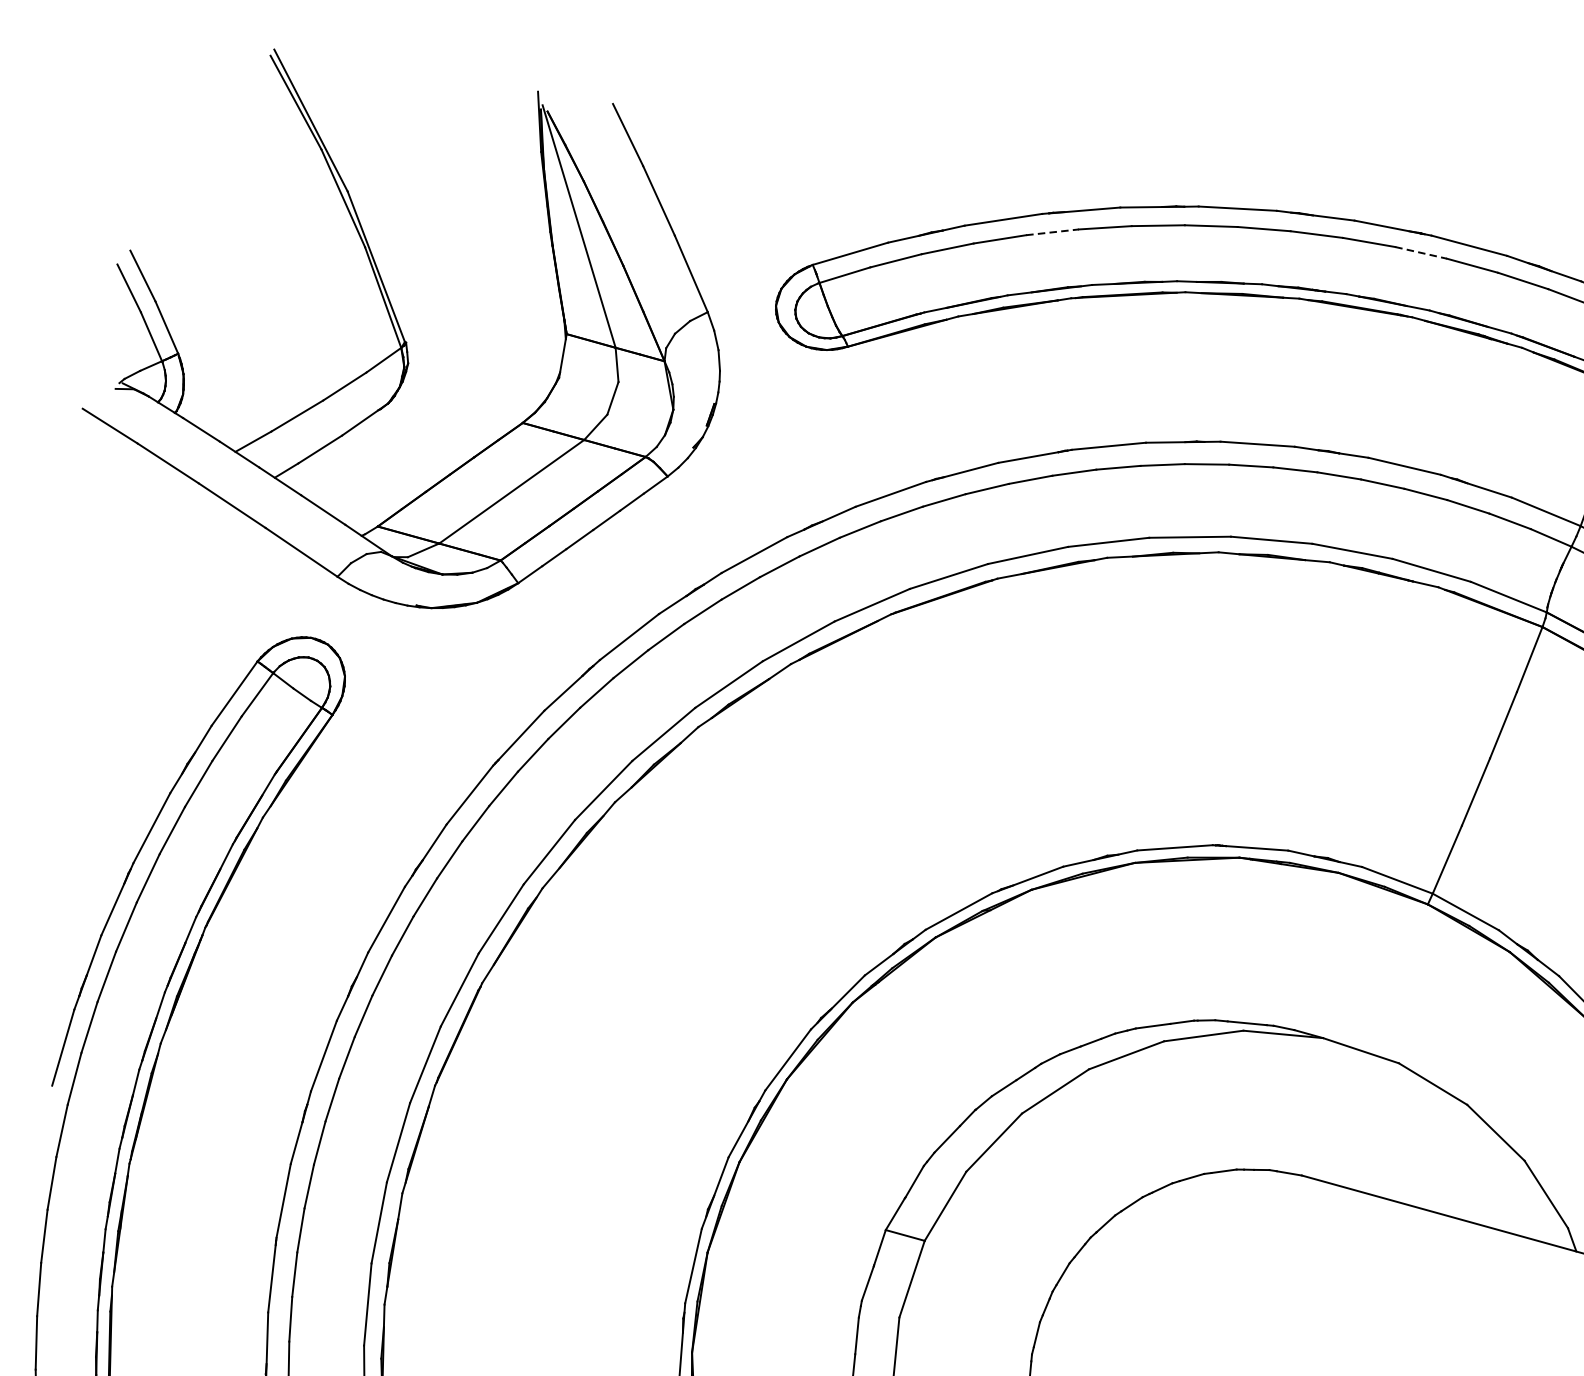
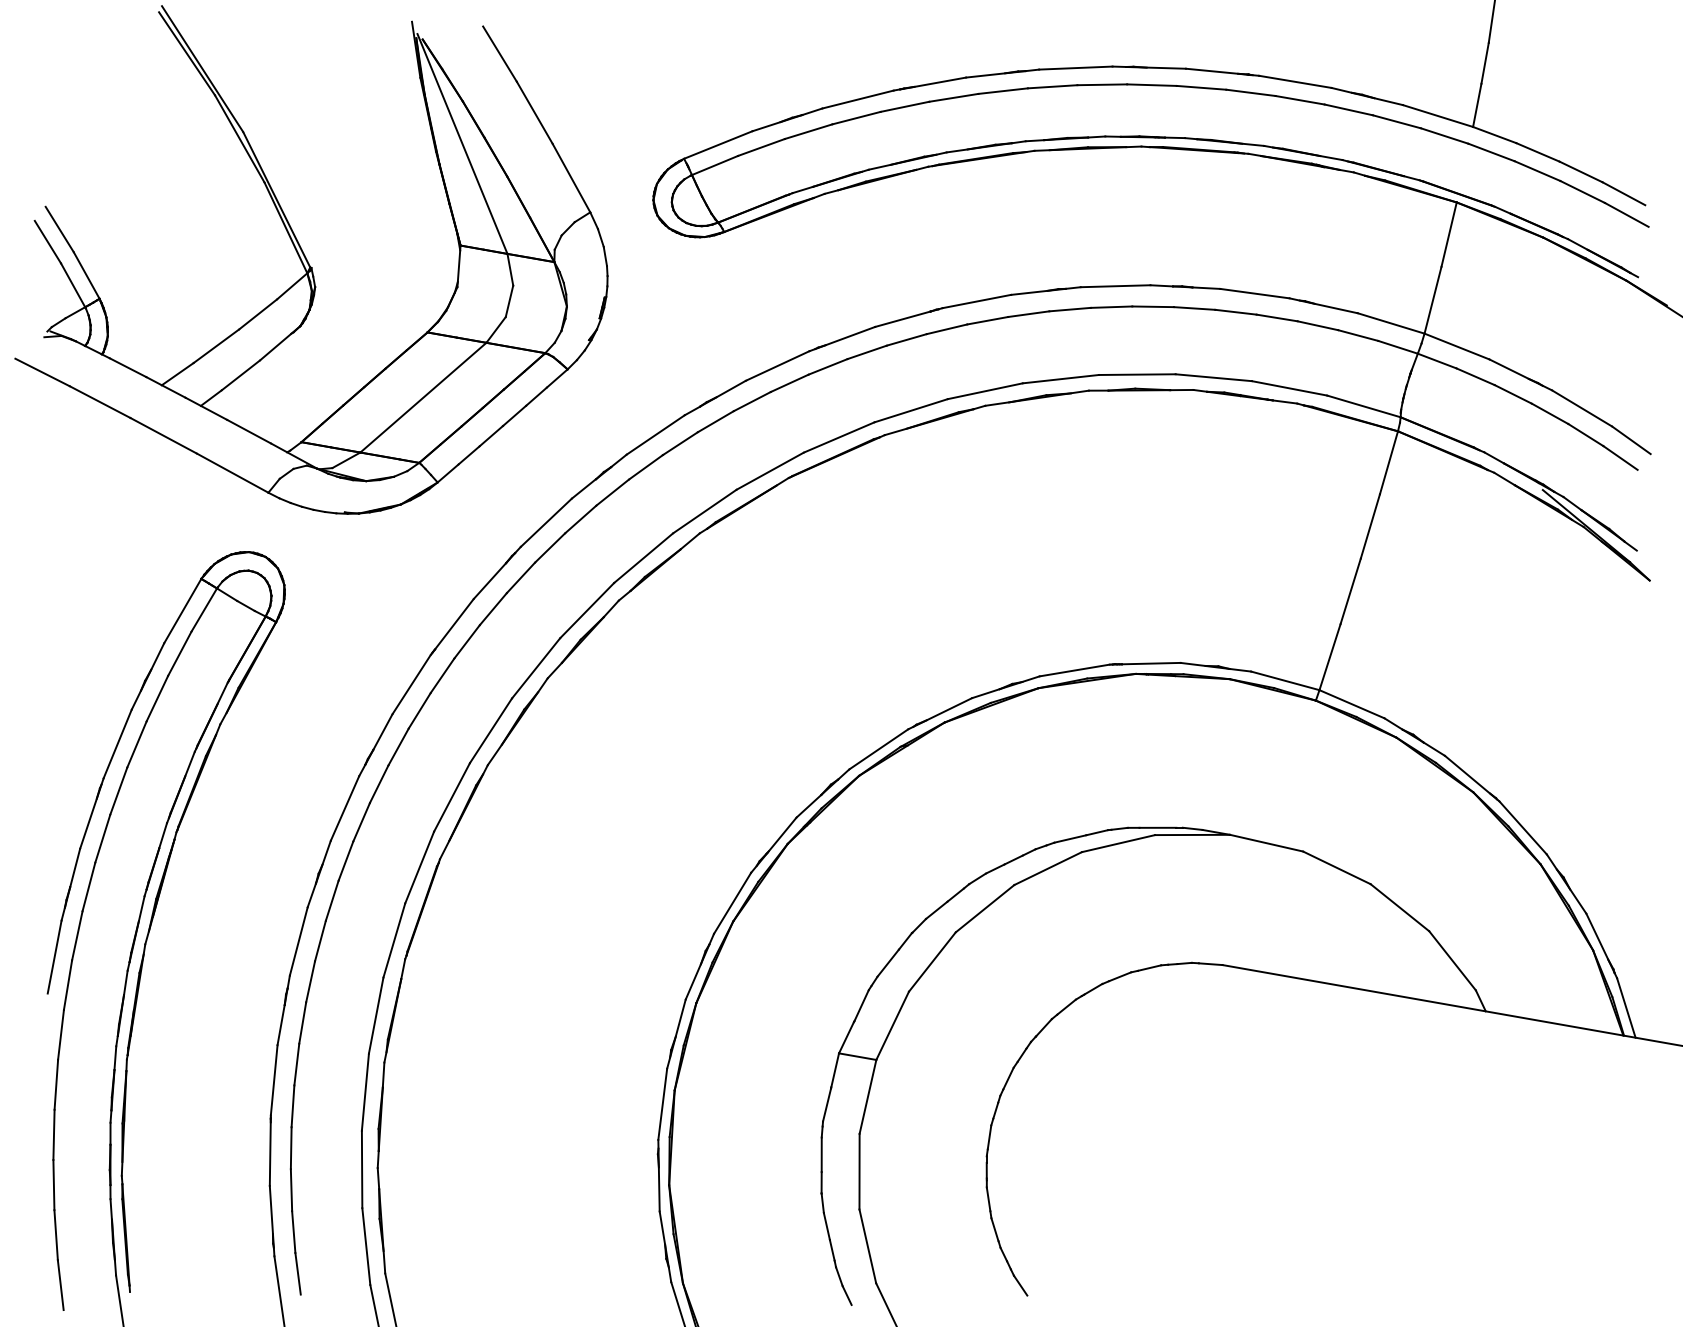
line: (1053, 232) -> (905, 106), dashed -> solid
line: (1420, 252) -> (1250, 92), dashed -> solid

